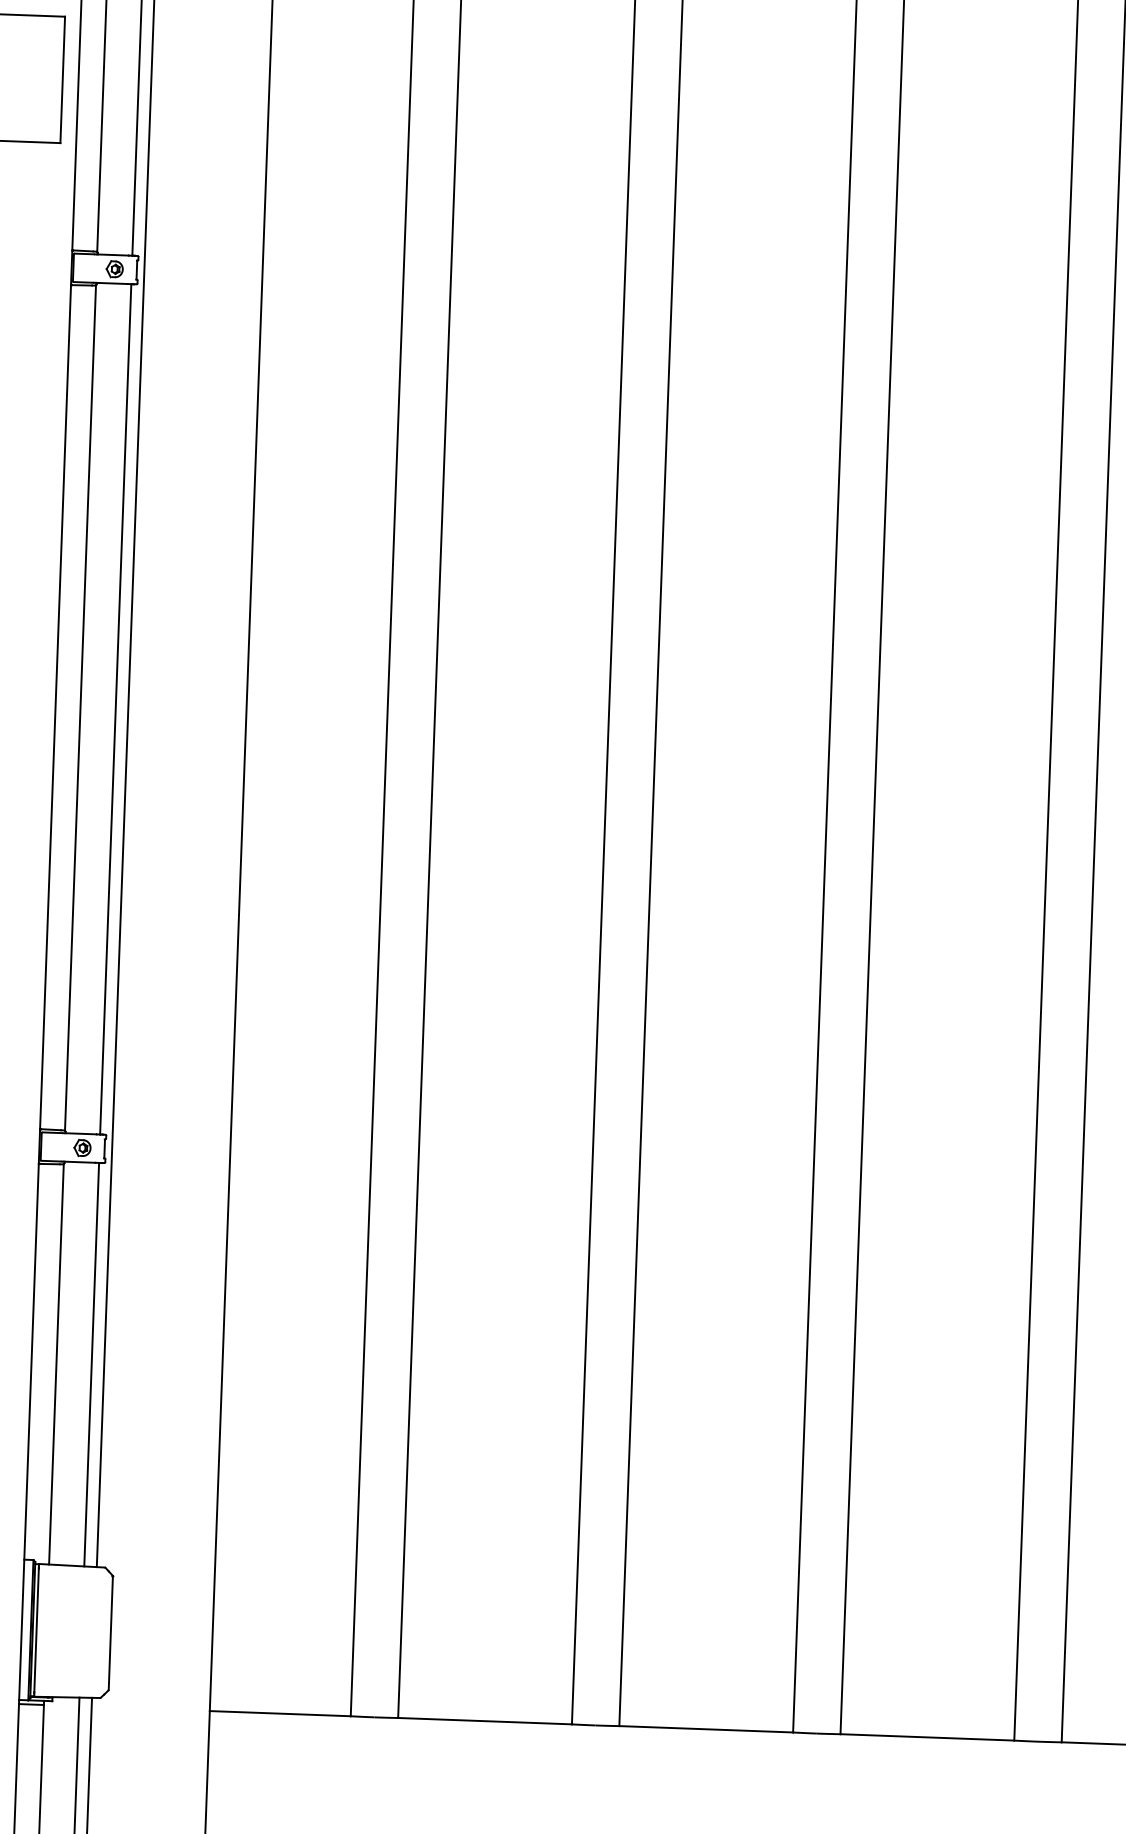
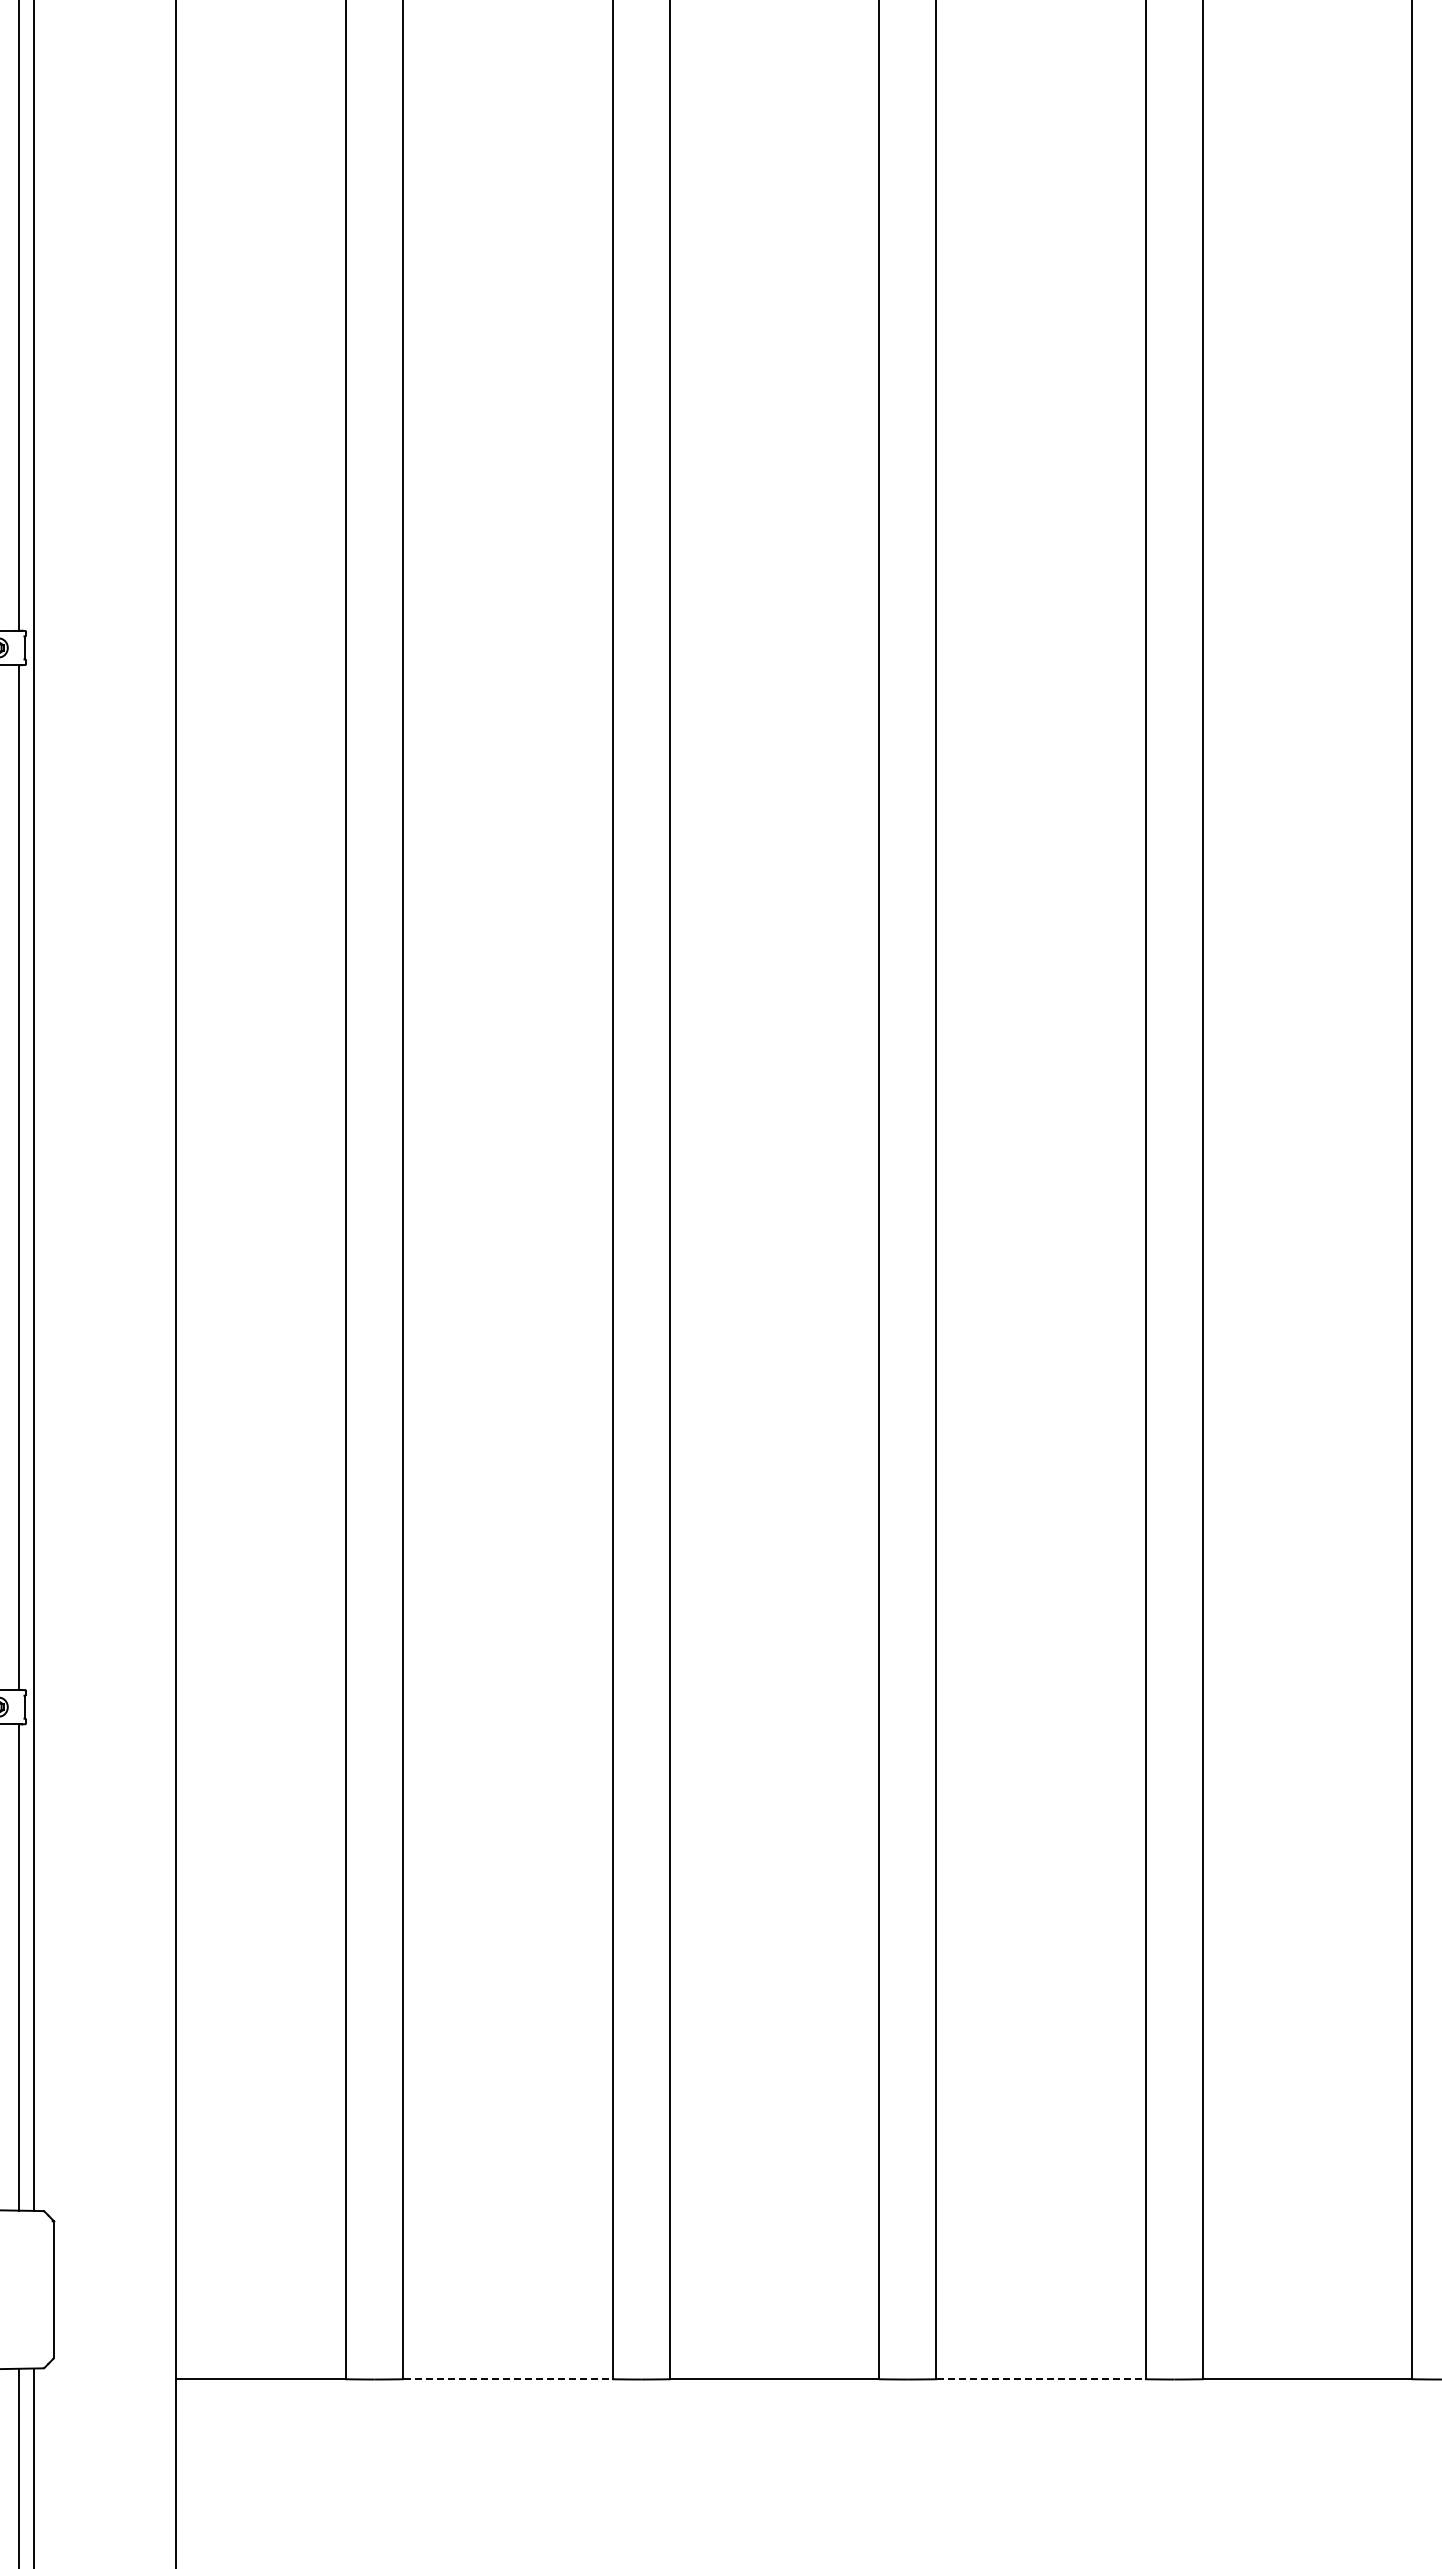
line: (485, 1721) -> (508, 2379), solid -> dashed
line: (927, 1737) -> (1041, 2379), solid -> dashed

